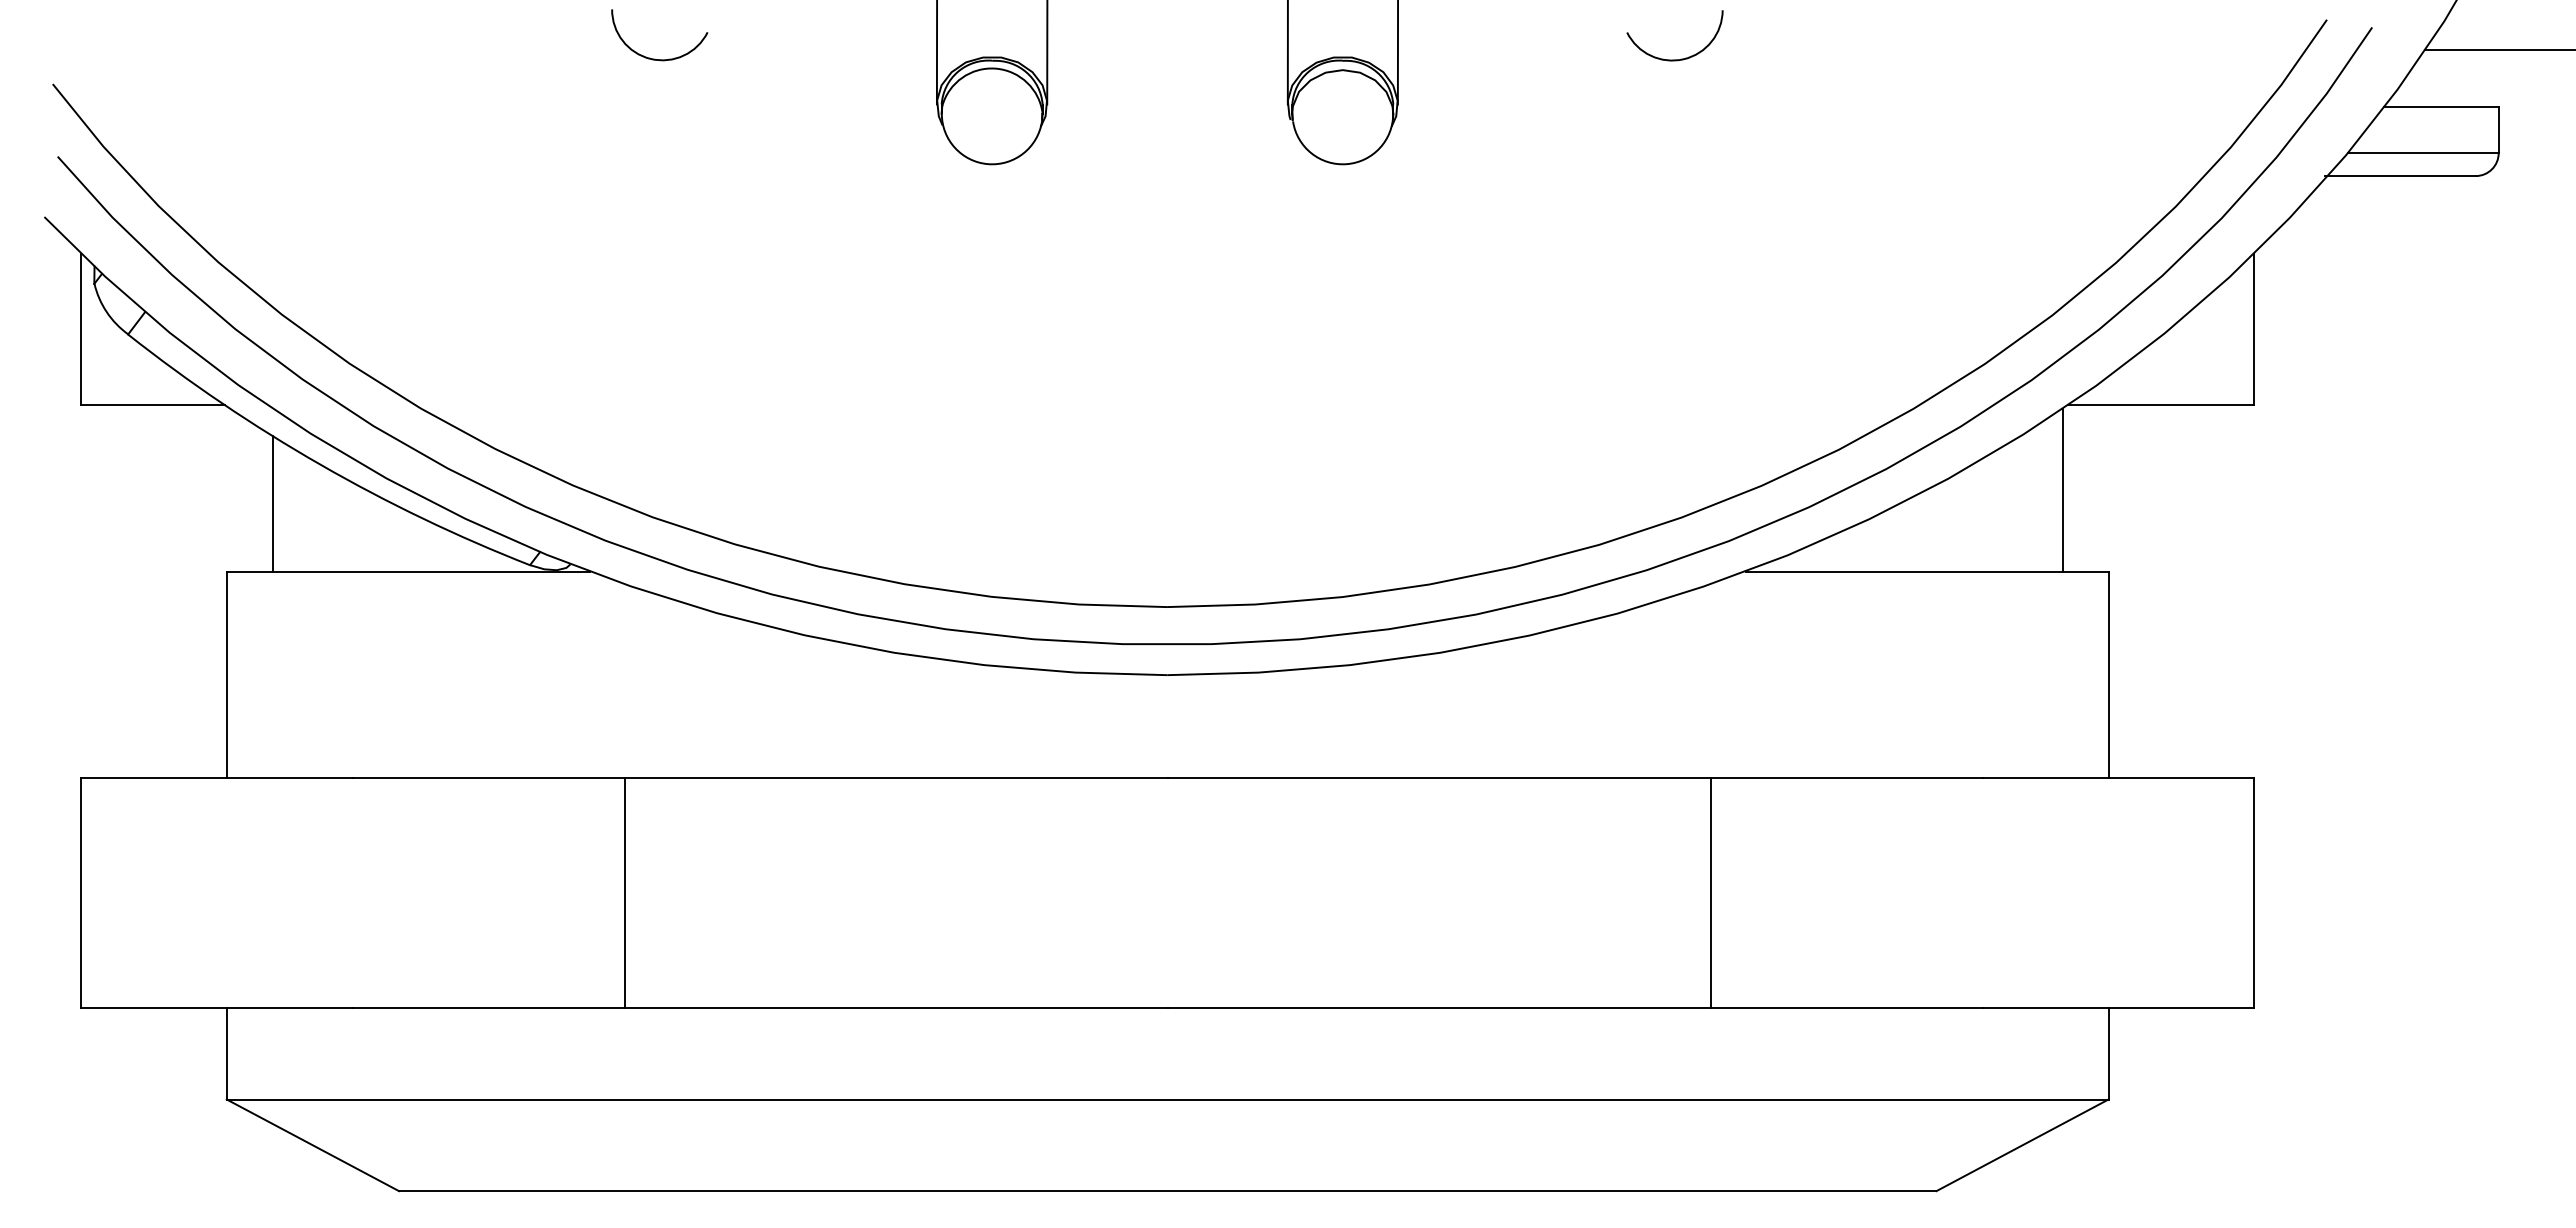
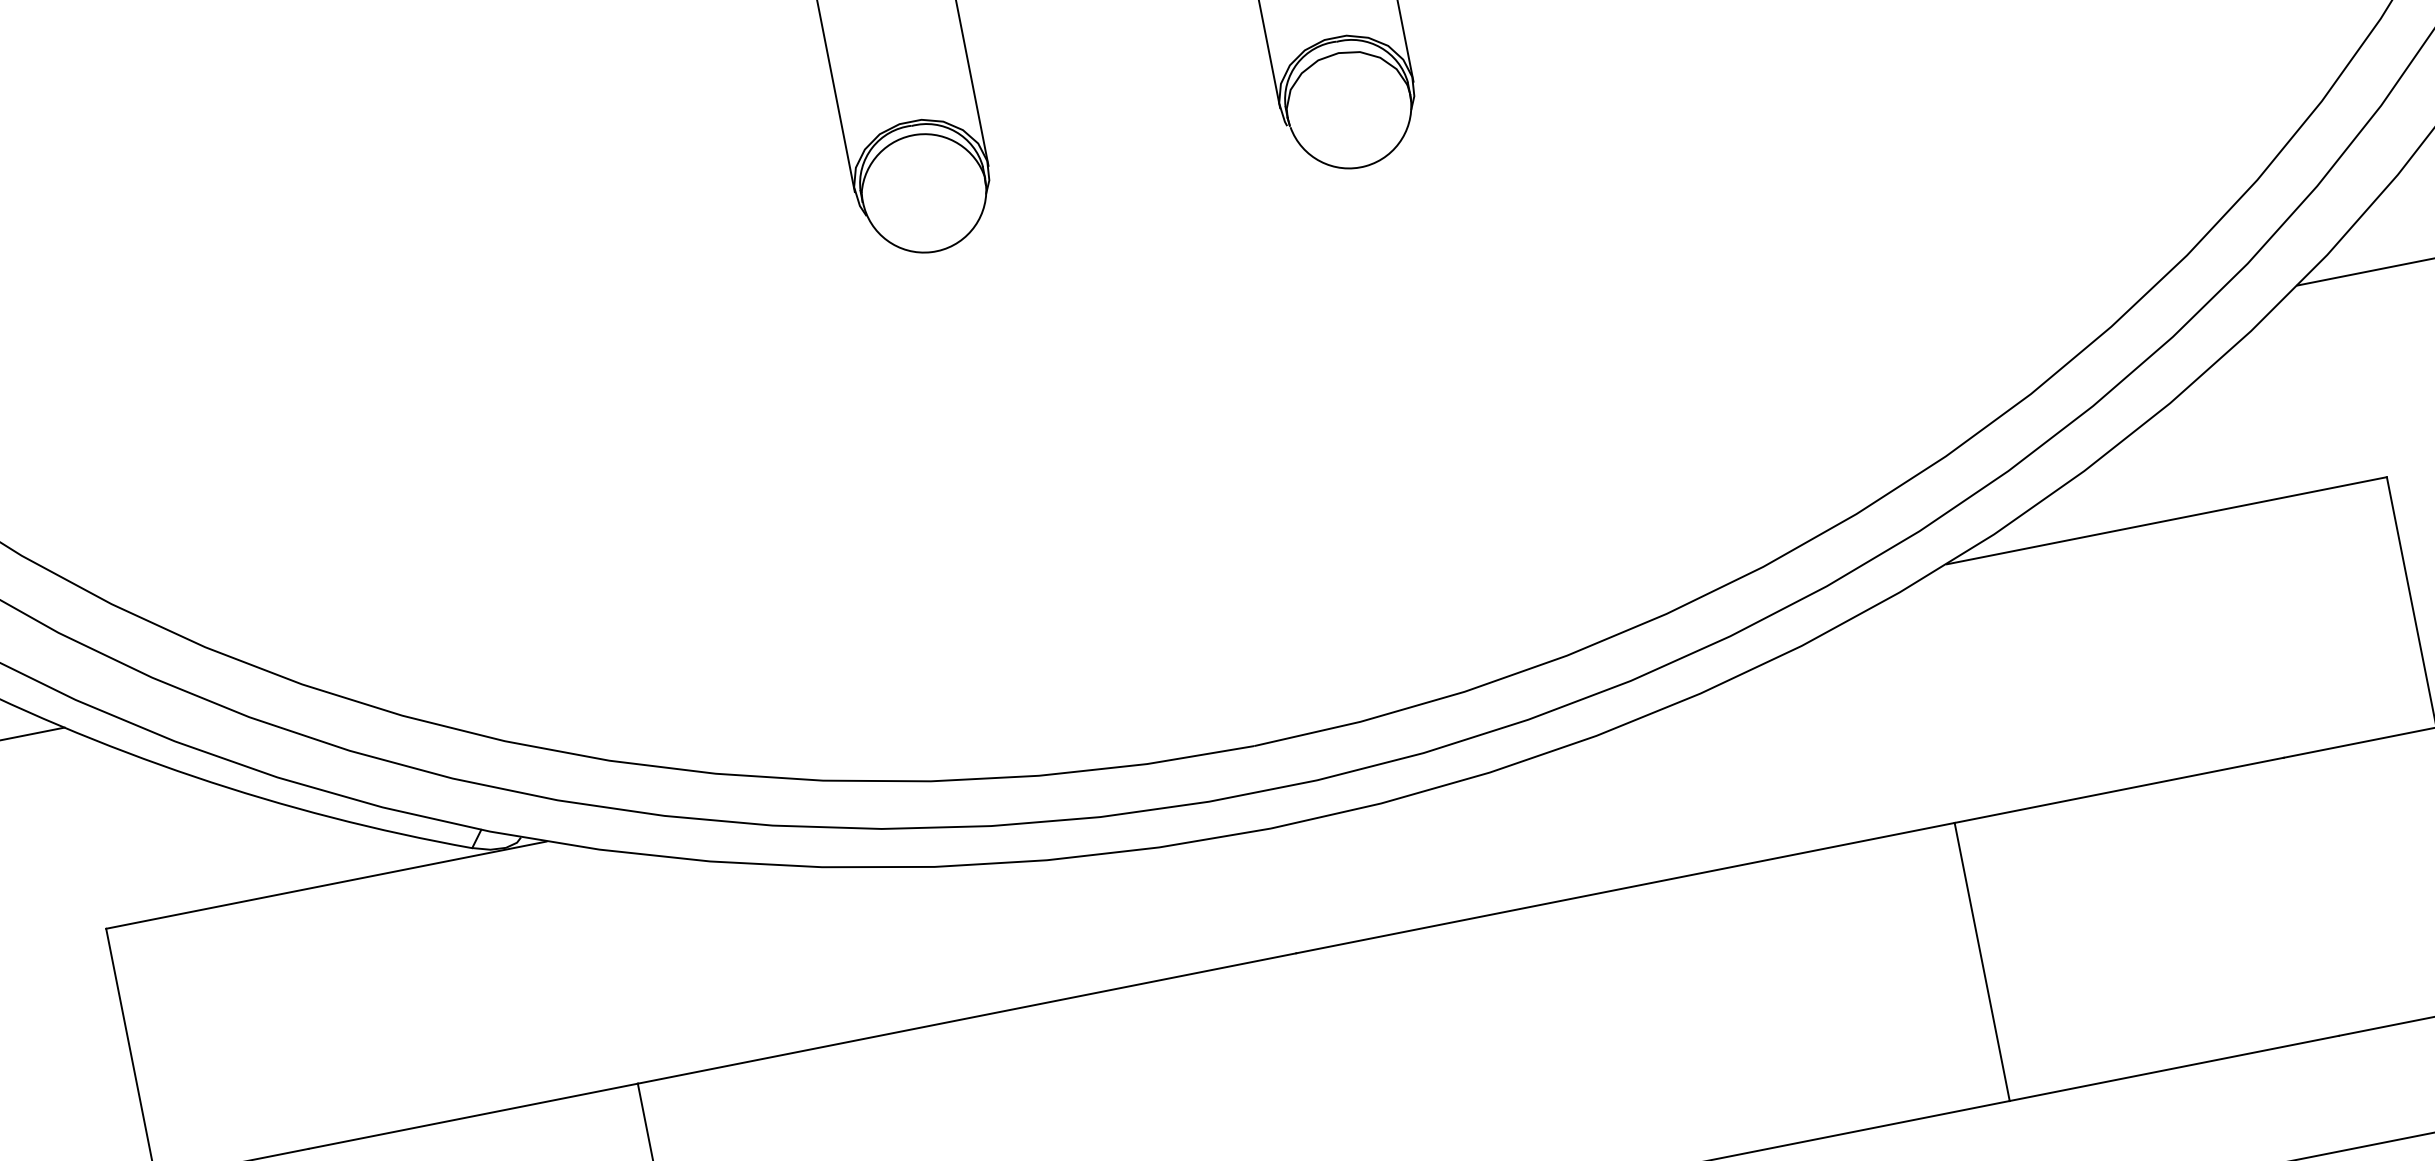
arc: (654, 58) -> (501, 204), removed
line: (2062, 489) -> (2311, 388), removed
line: (272, 503) -> (145, 835), removed

